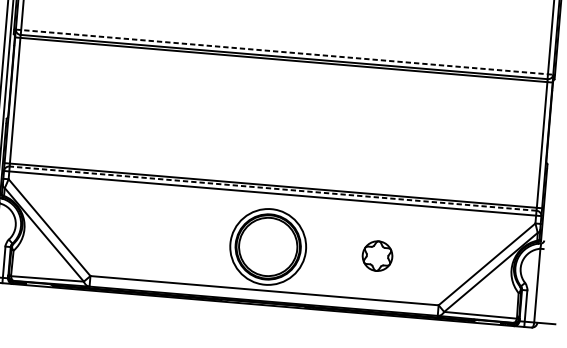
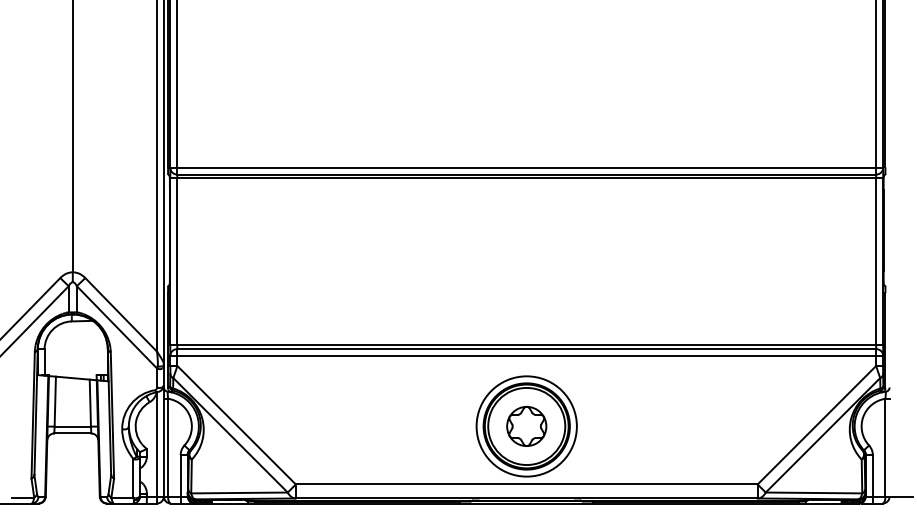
line: (285, 52) -> (527, 168), dashed -> solid
line: (272, 188) -> (526, 349), dashed -> solid
part: (377, 255) -> (526, 425), moved

